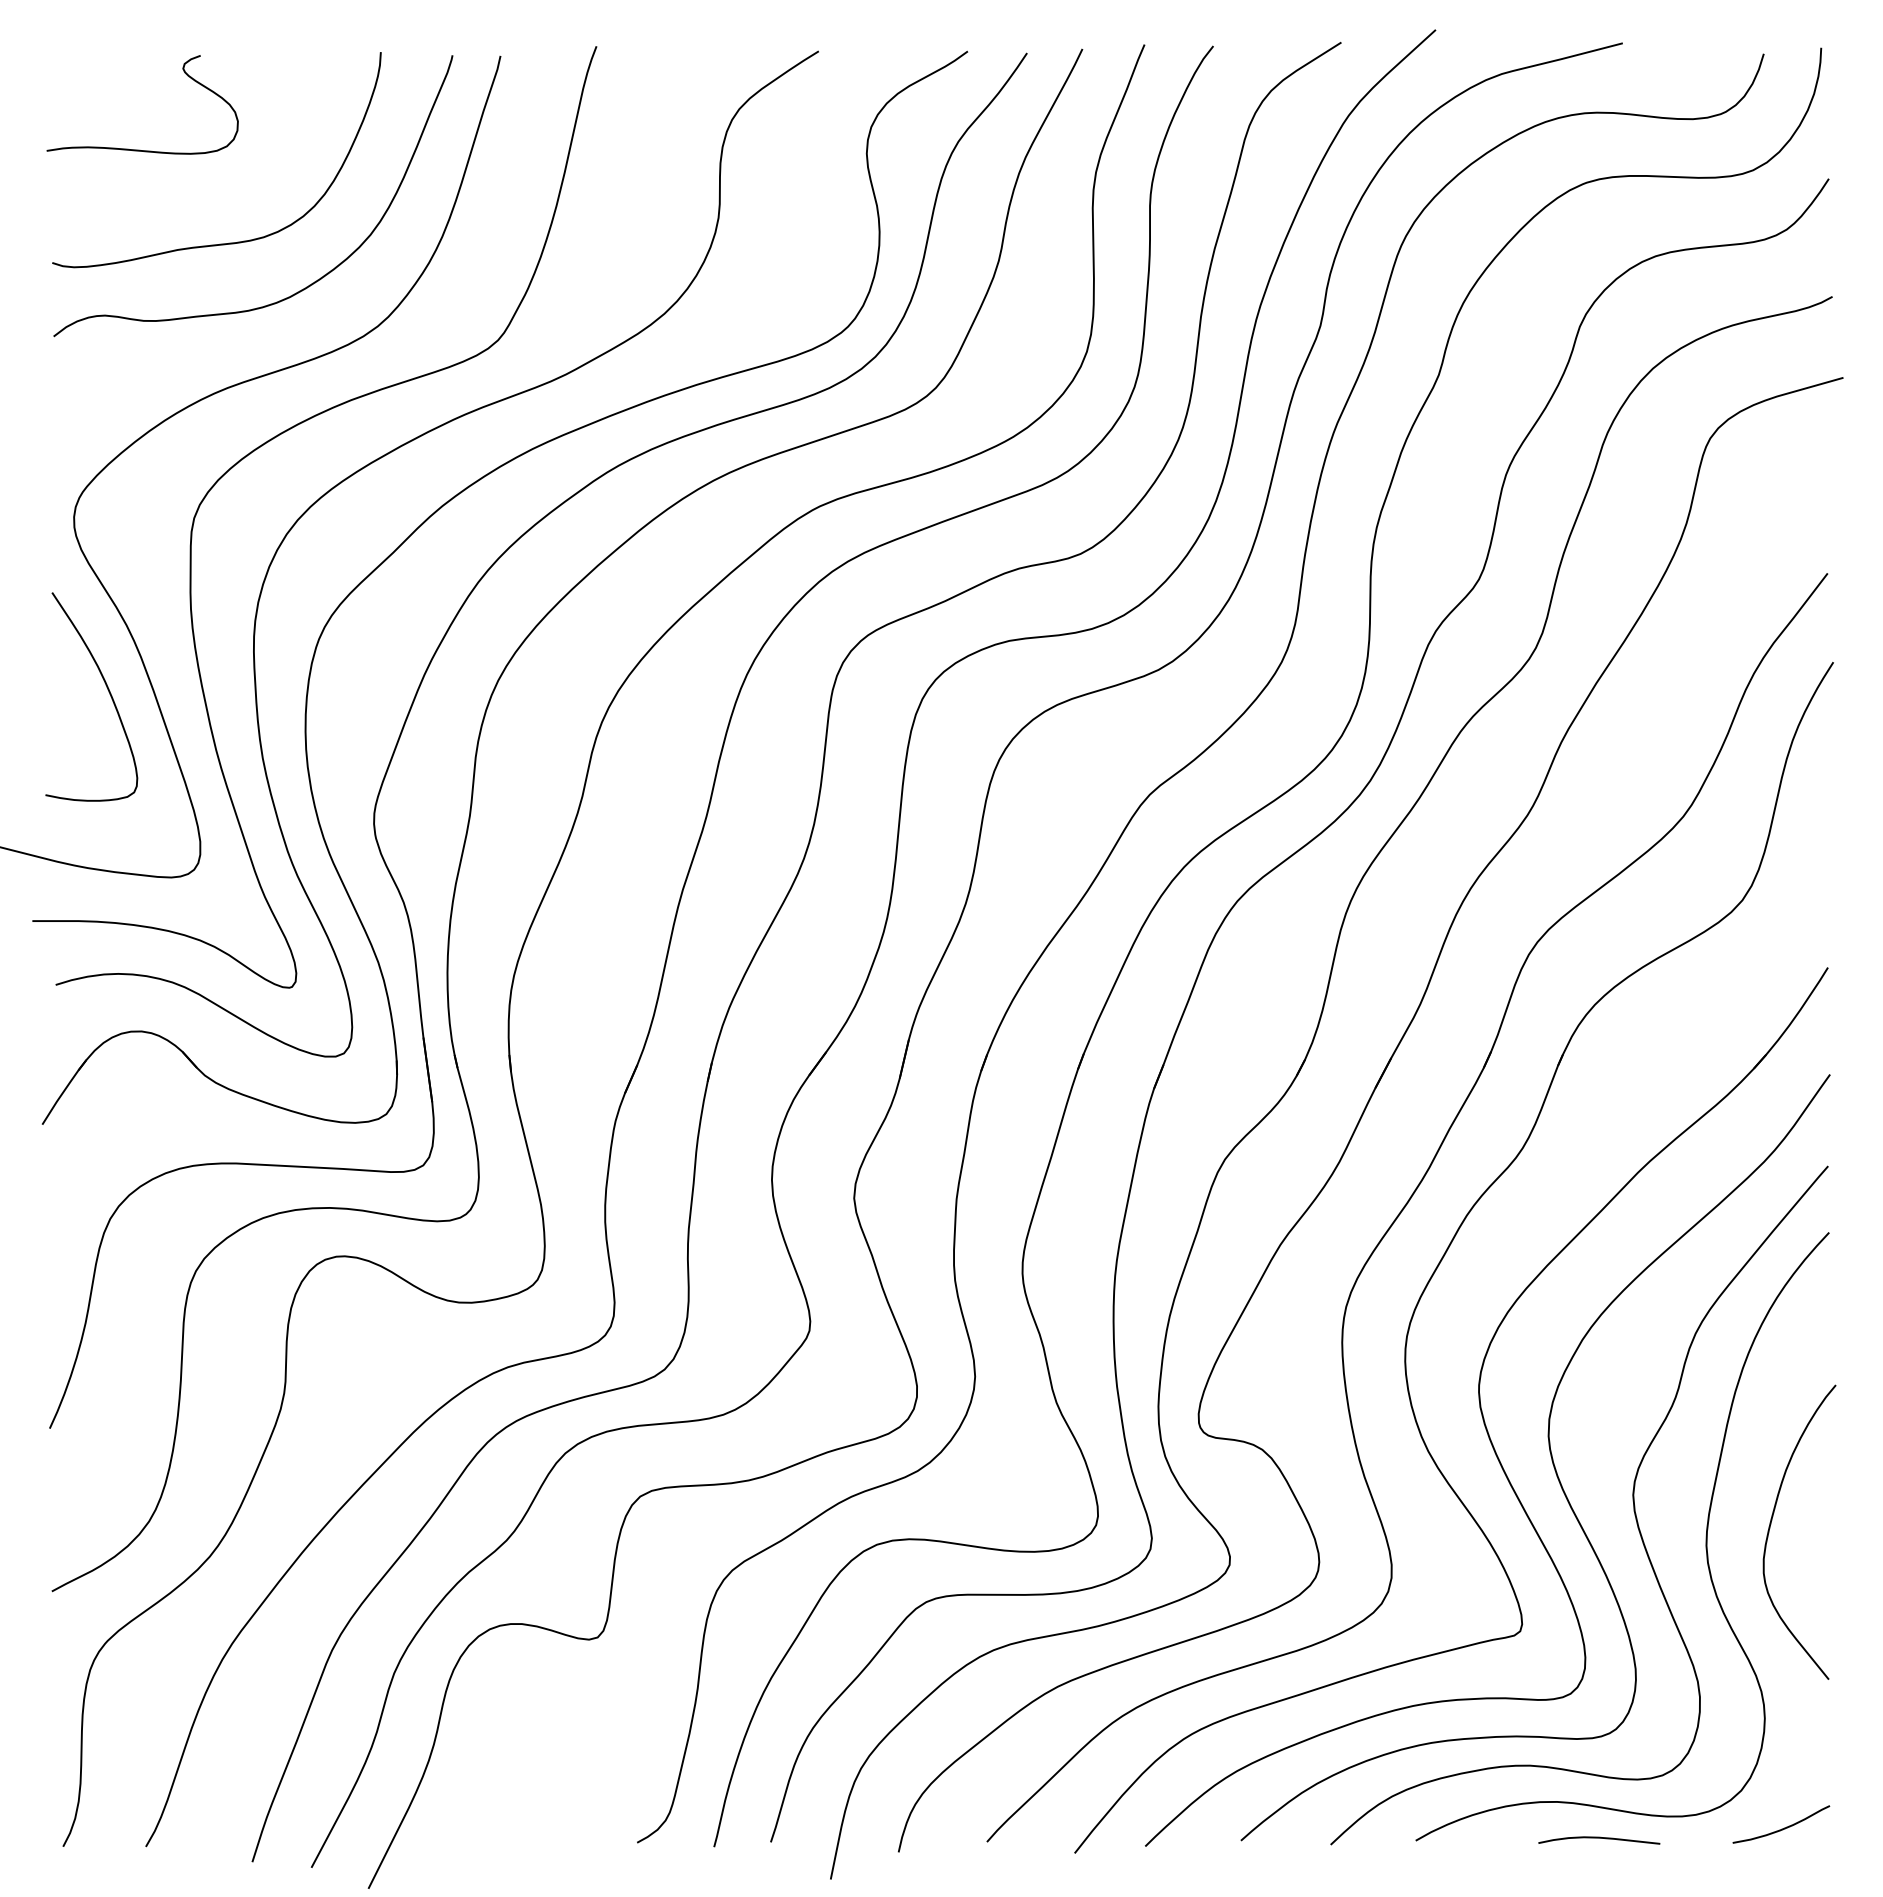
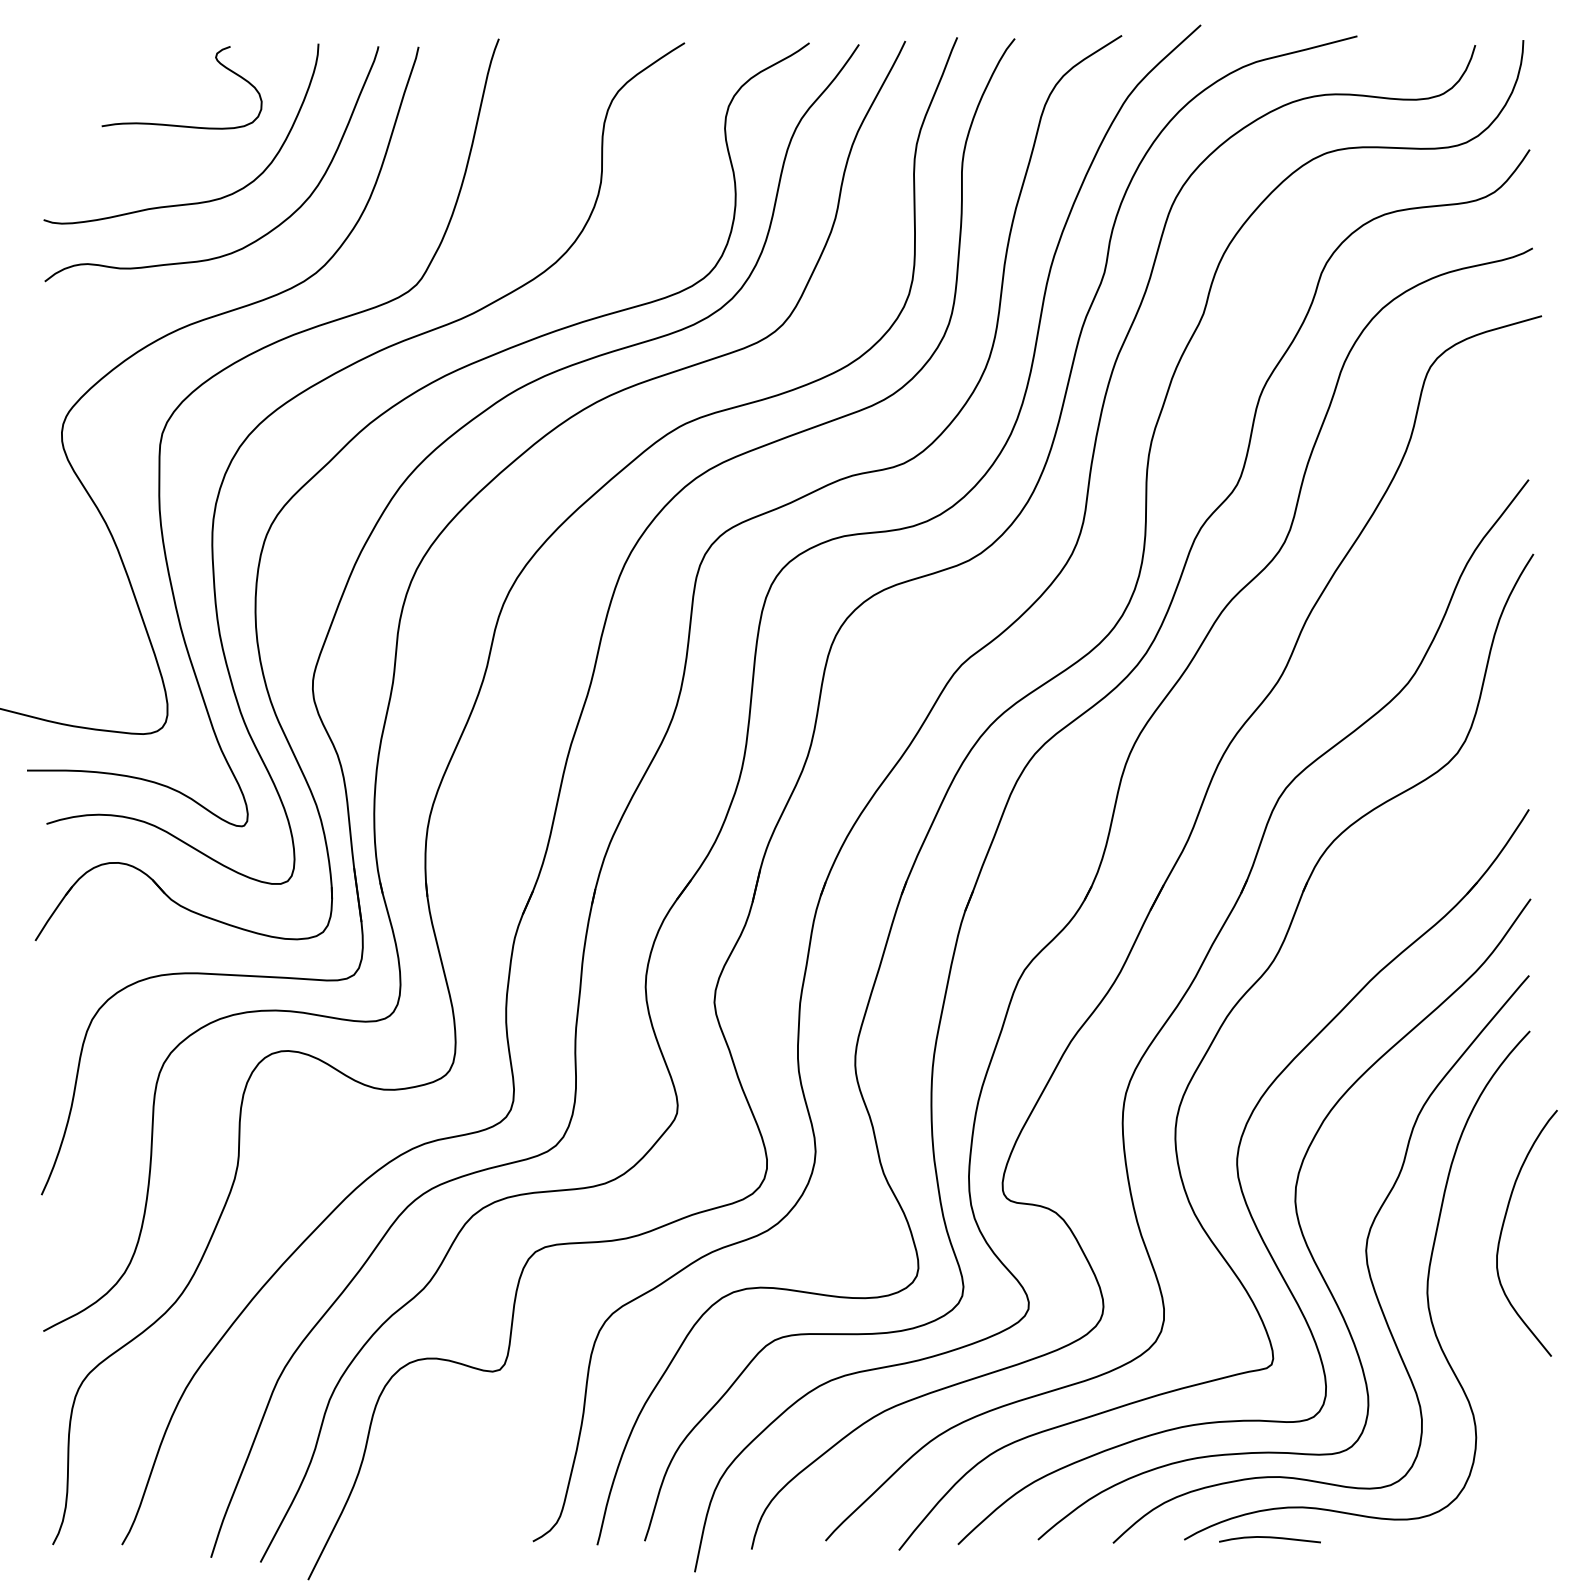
curve: (139, 149) -> (179, 125), moved
curve: (107, 689) -> (89, 576), removed
curve: (1771, 1524) -> (1503, 1226), moved
curve: (1781, 1828) -> (1490, 1529), removed
curve: (1599, 1838) -> (1270, 1537), moved

